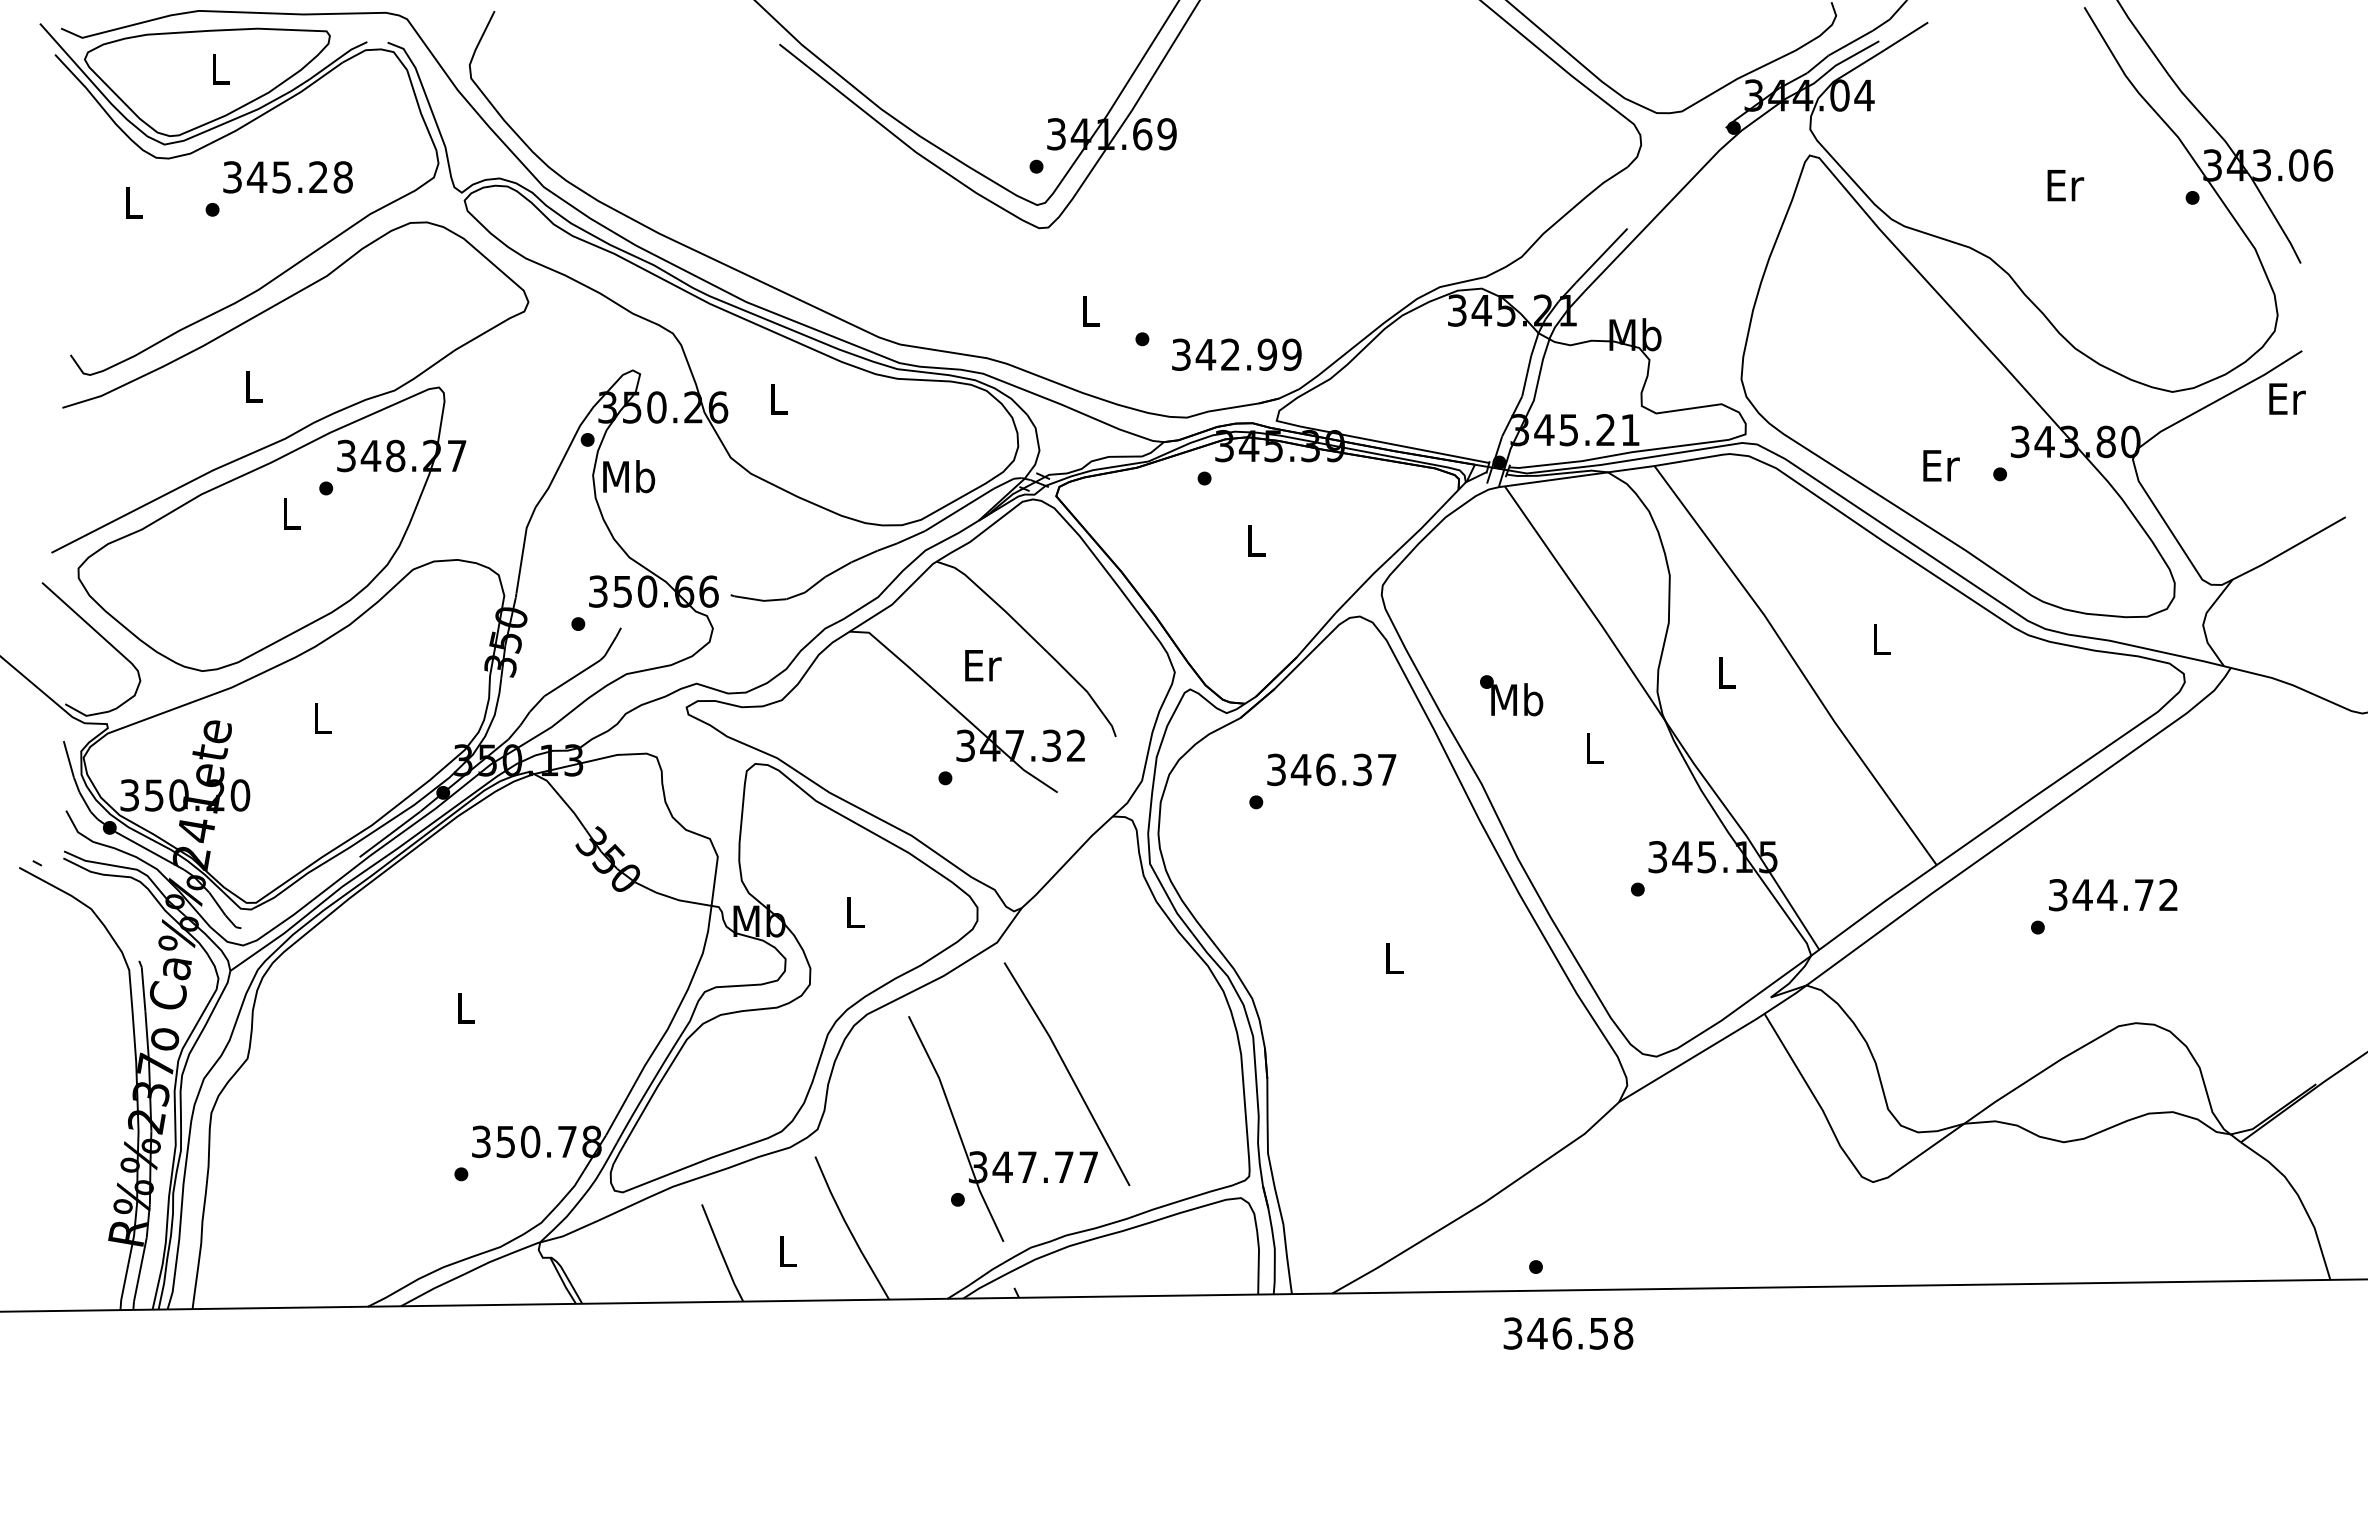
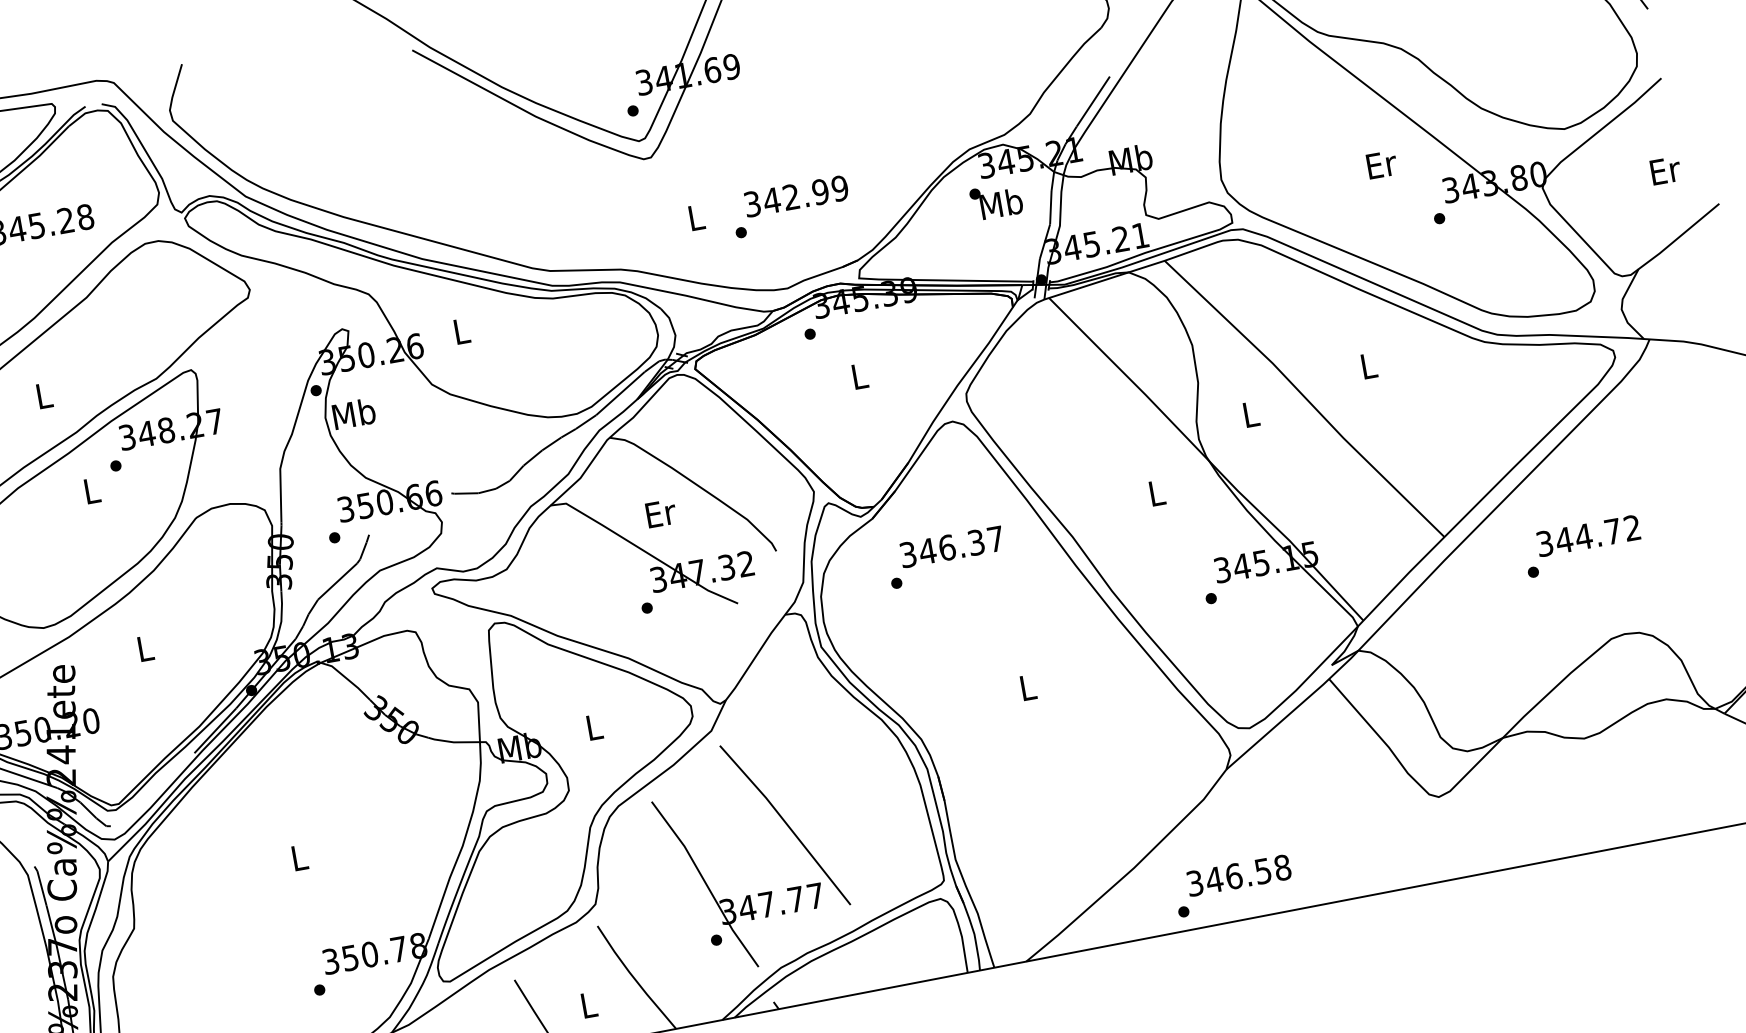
text: (1236, 354) -> (796, 196), moved
text: (2287, 398) -> (1665, 170), moved
text: (1941, 465) -> (1382, 164), moved
text: (1511, 695) -> (996, 201), moved
text: (1568, 1333) -> (1239, 875), moved

